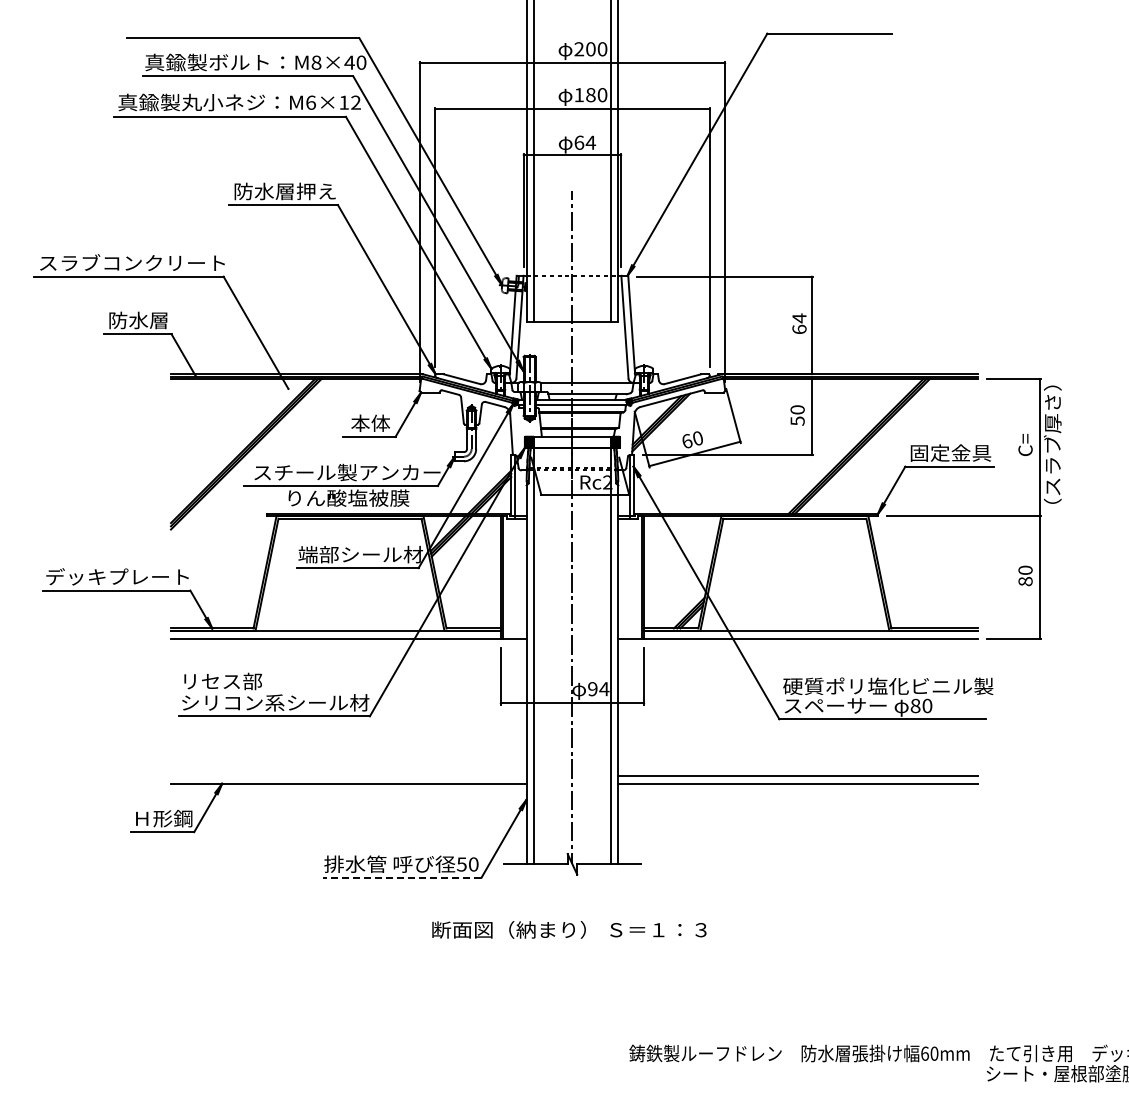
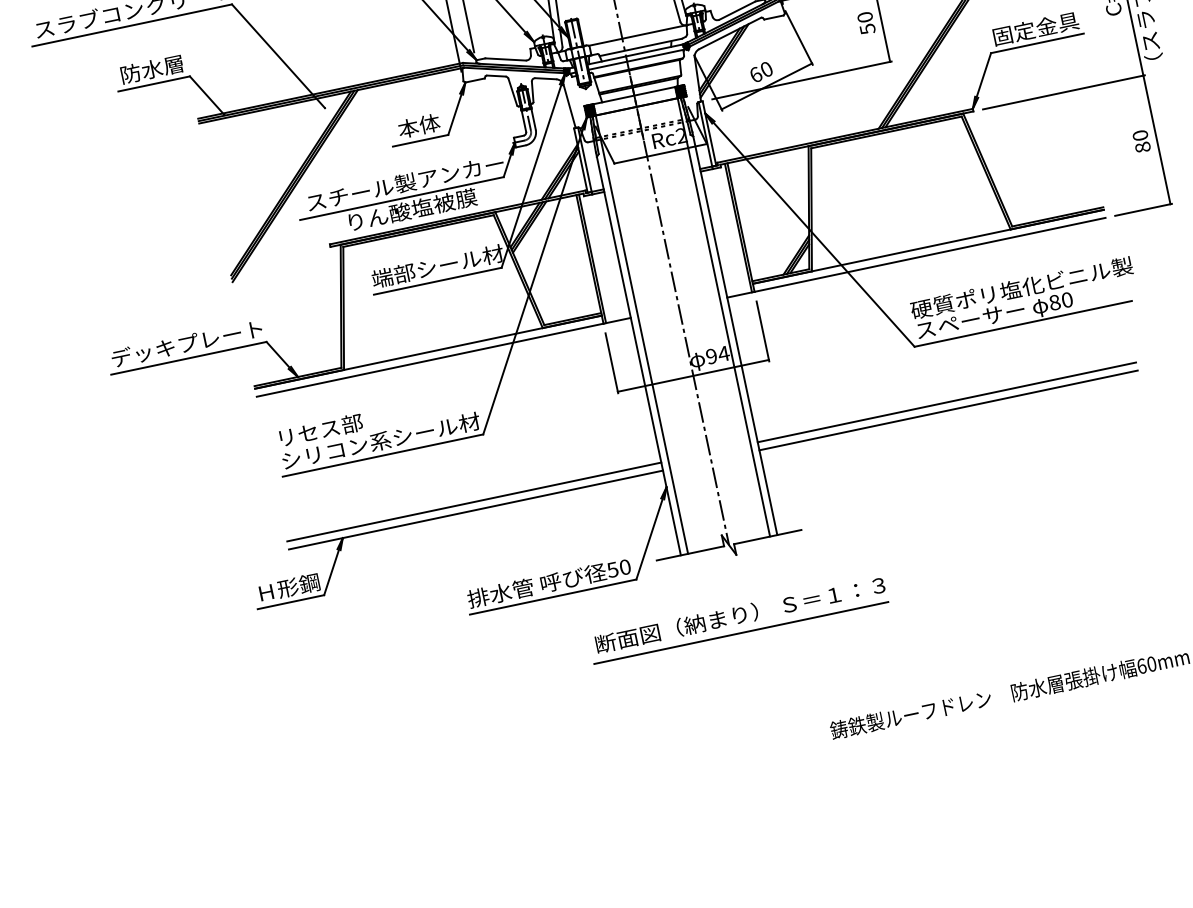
line: (348, 776) -> (474, 502), added
line: (401, 877) -> (552, 596), dashed -> solid
line: (566, 946) -> (741, 632), added

